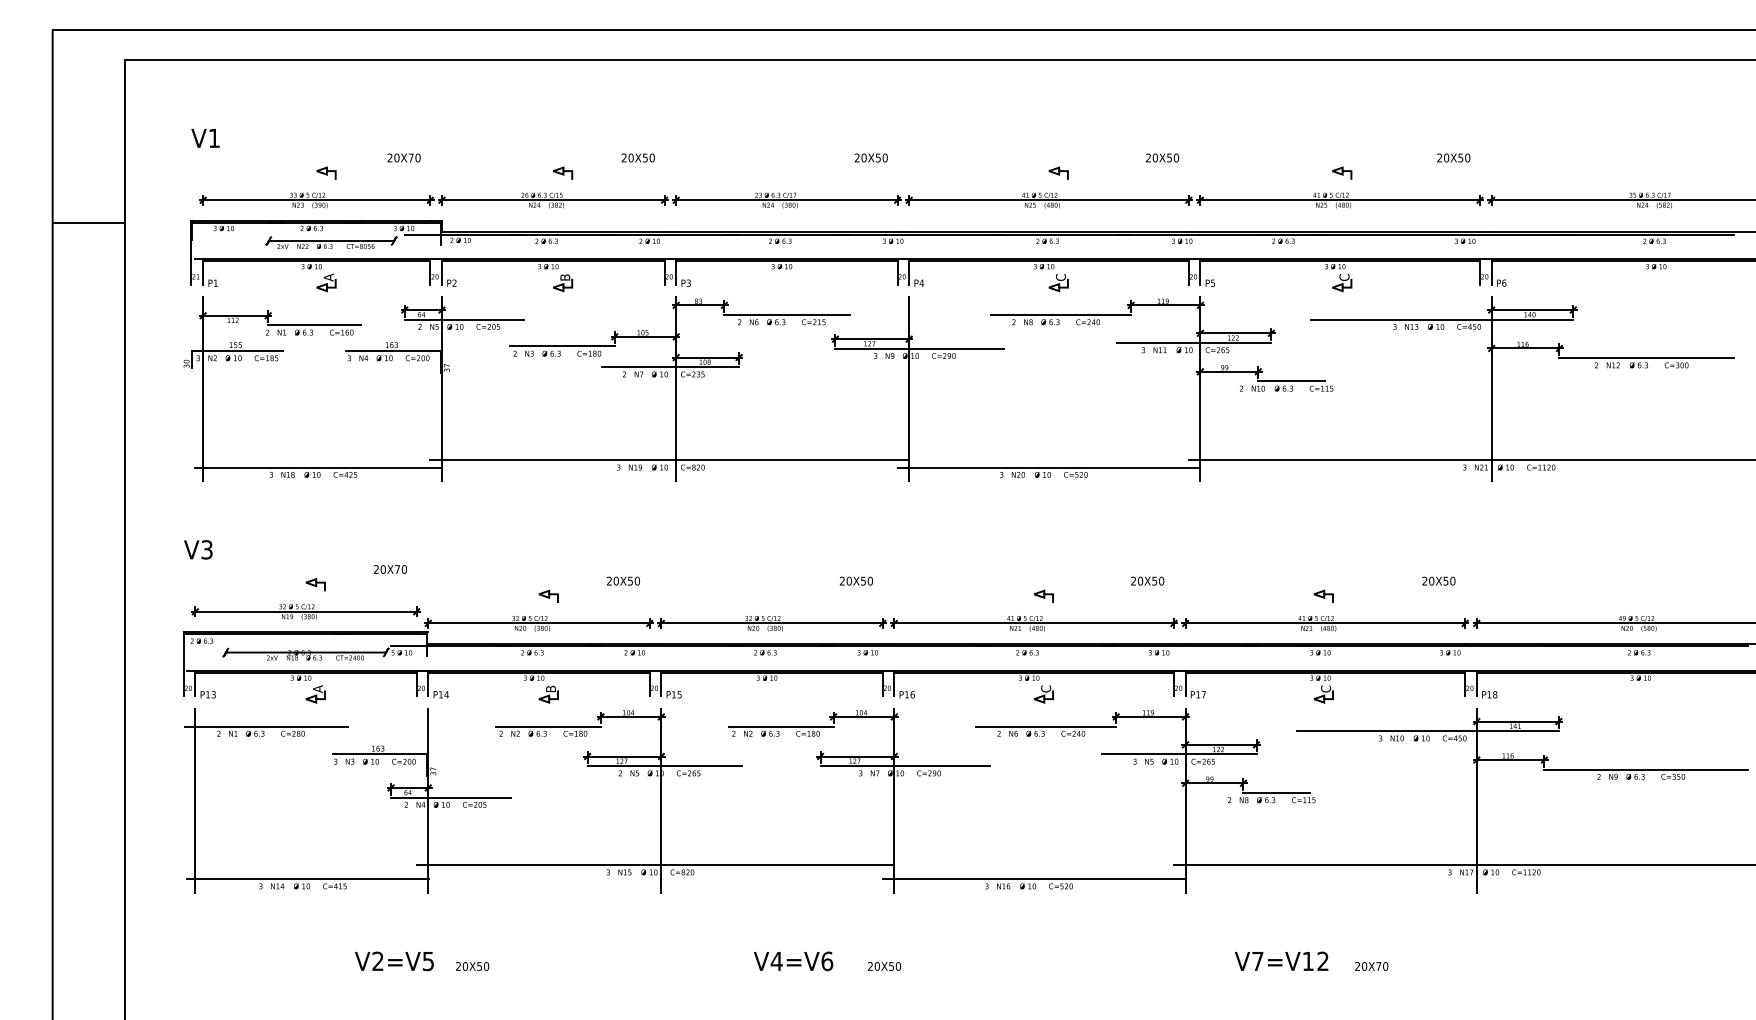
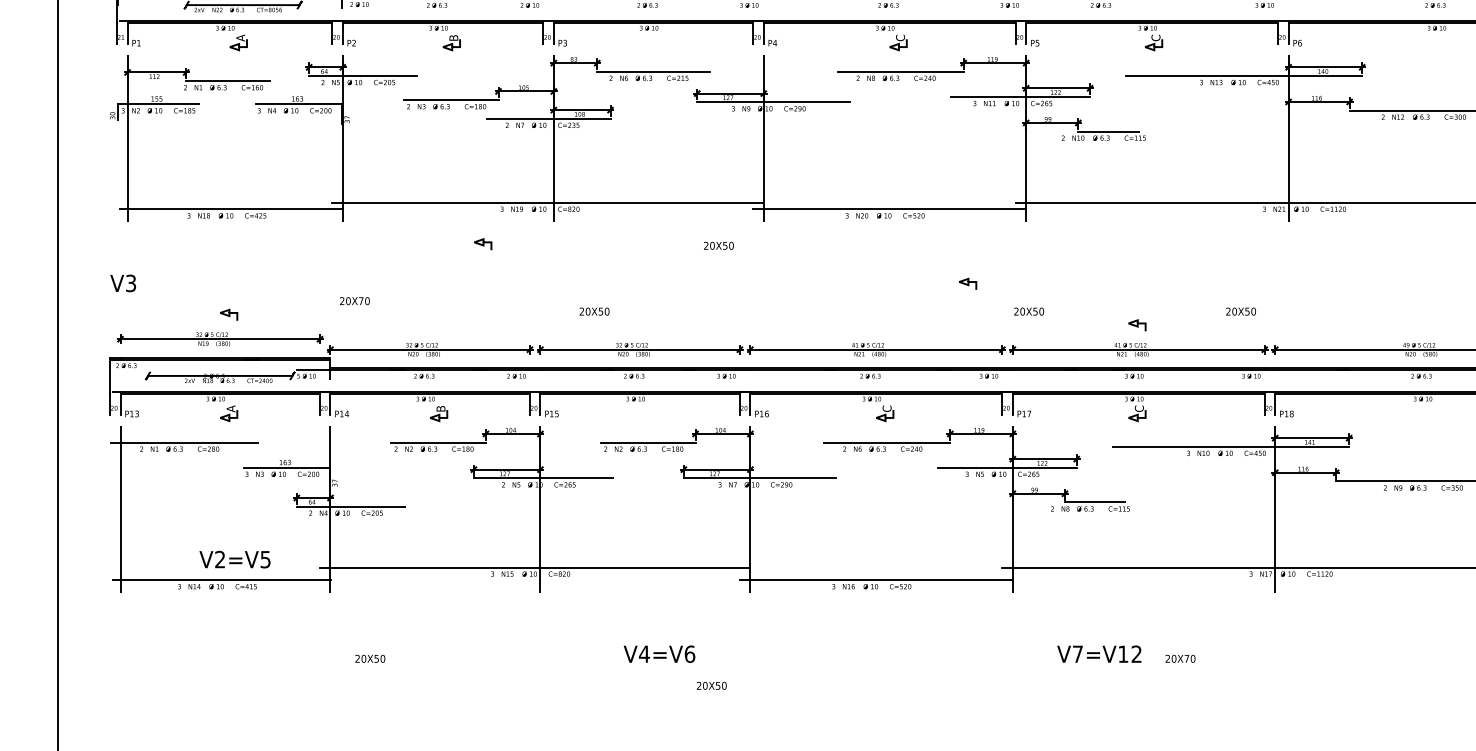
text: (390, 569) -> (354, 301), moved
text: (623, 580) -> (594, 311), moved
text: (856, 580) -> (718, 245), moved
text: (1147, 580) -> (1028, 311), moved
curve: (548, 595) -> (482, 243), moved
curve: (1043, 595) -> (967, 283), moved
text: (394, 961) -> (235, 559), moved
text: (884, 966) -> (711, 685), moved

